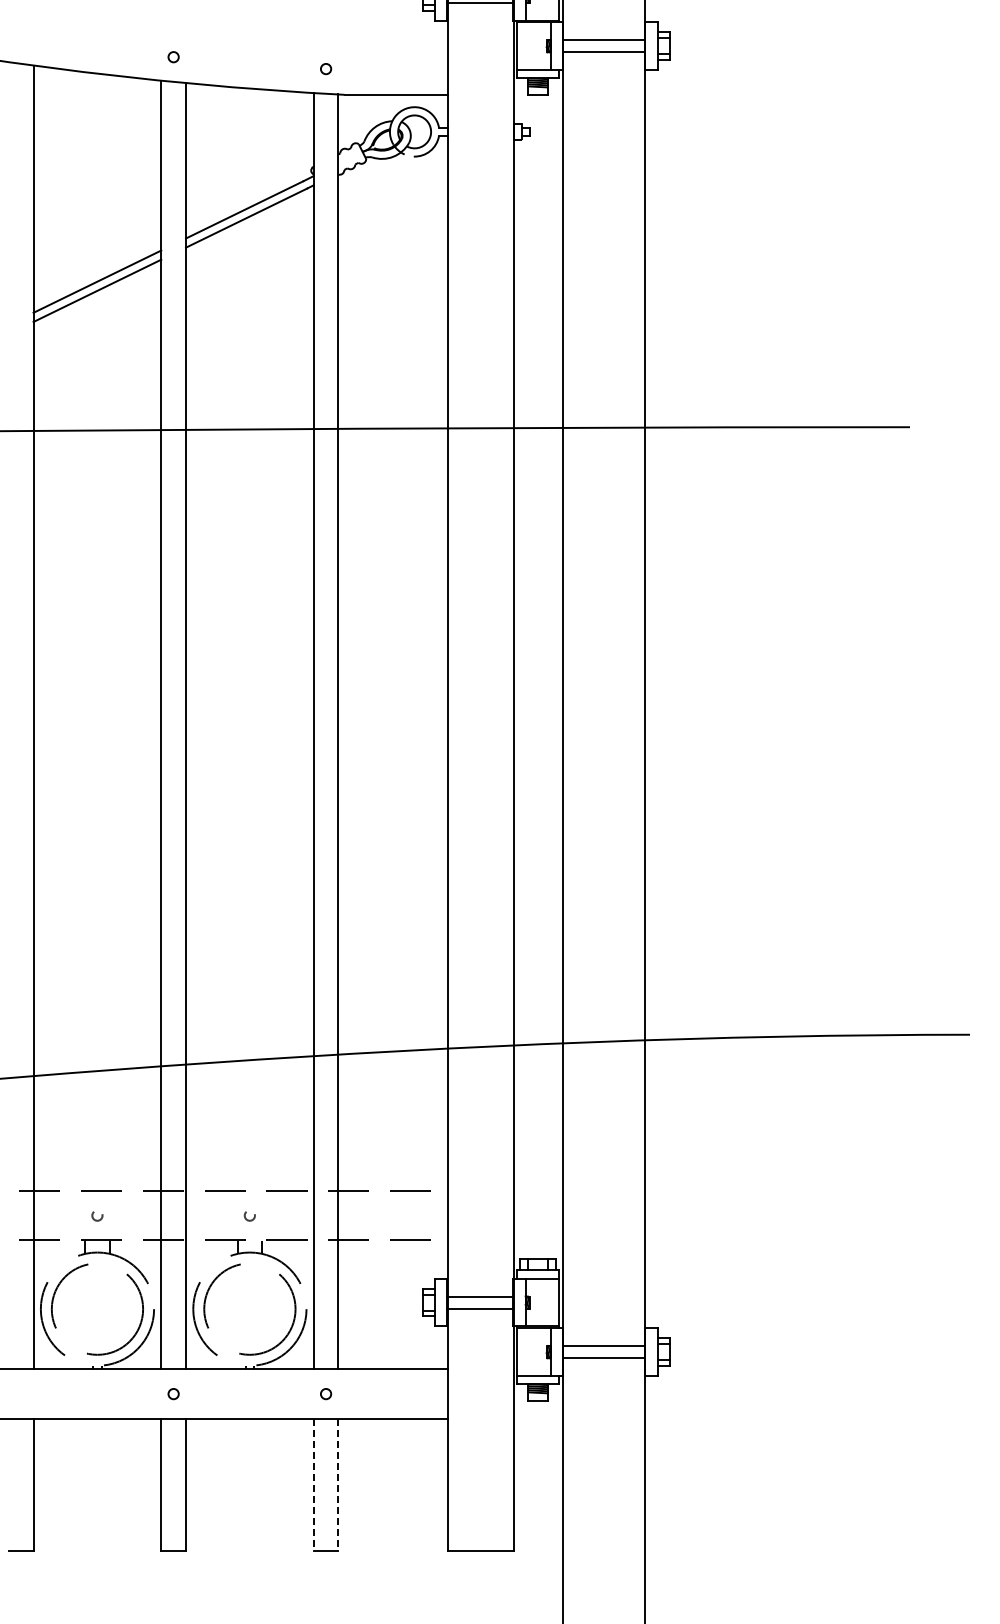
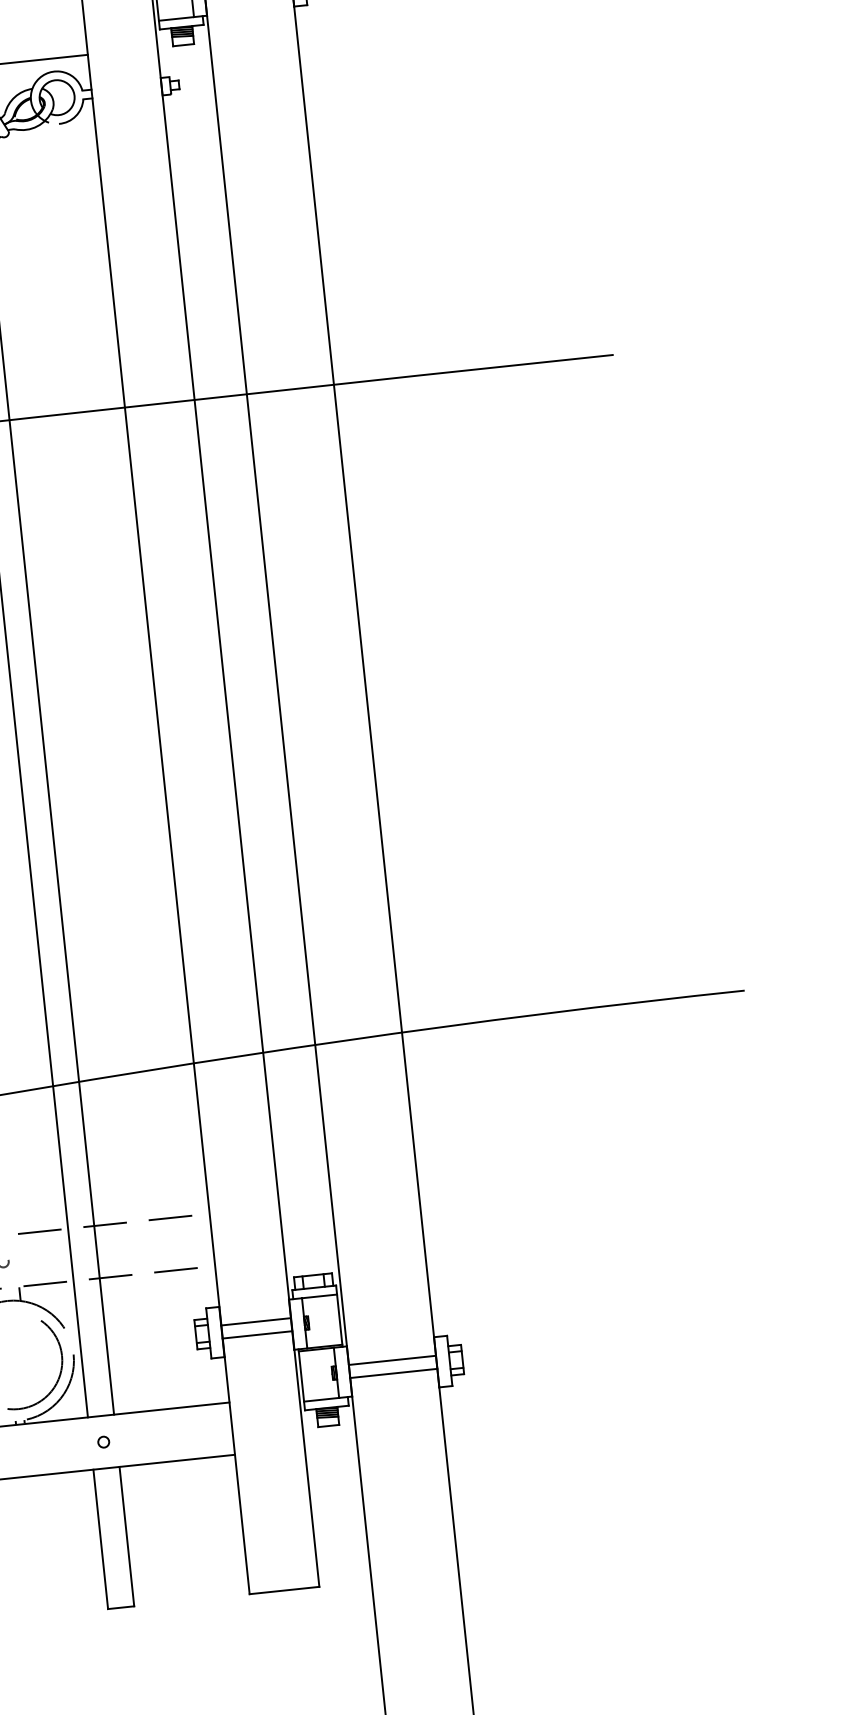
line: (313, 1484) -> (100, 1539), dashed -> solid
line: (338, 1484) -> (126, 1536), dashed -> solid

